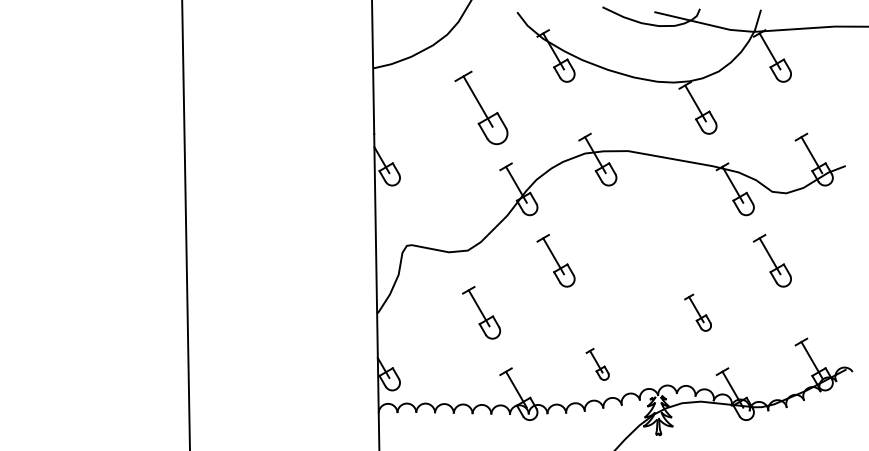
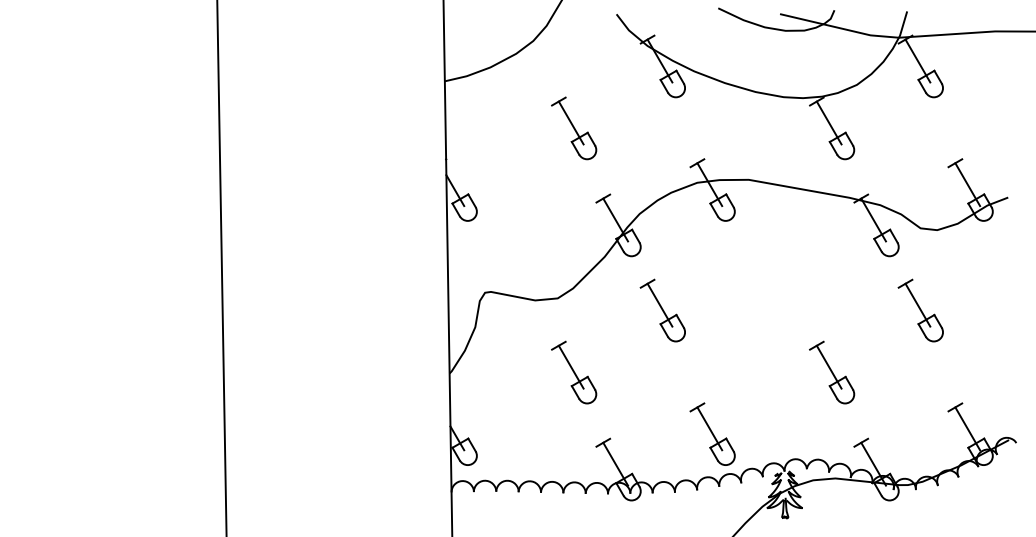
part: (481, 108) -> (574, 128), size x0.71
part: (698, 312) -> (832, 372), size x1.43
part: (597, 363) -> (712, 433), size x1.67

